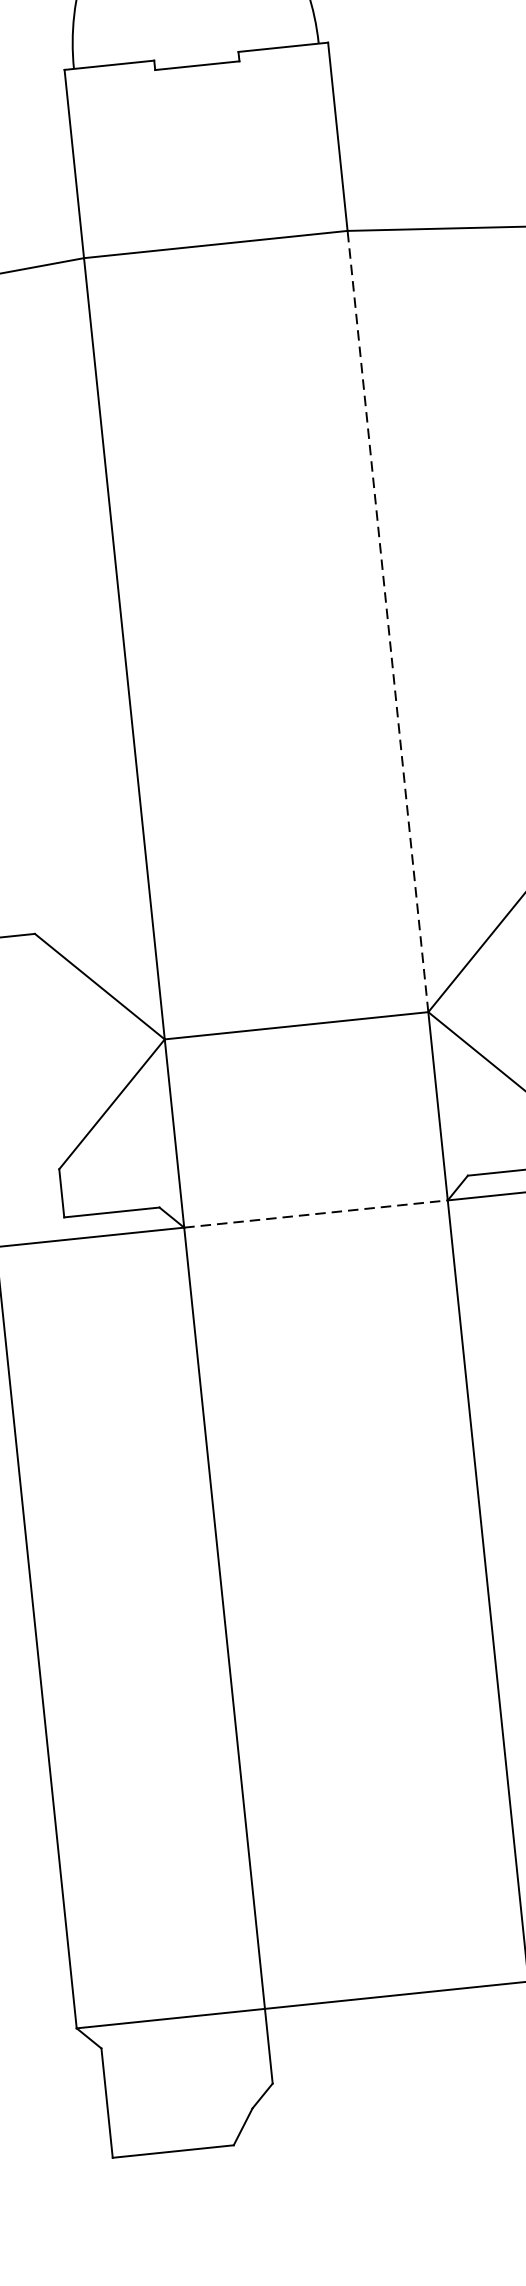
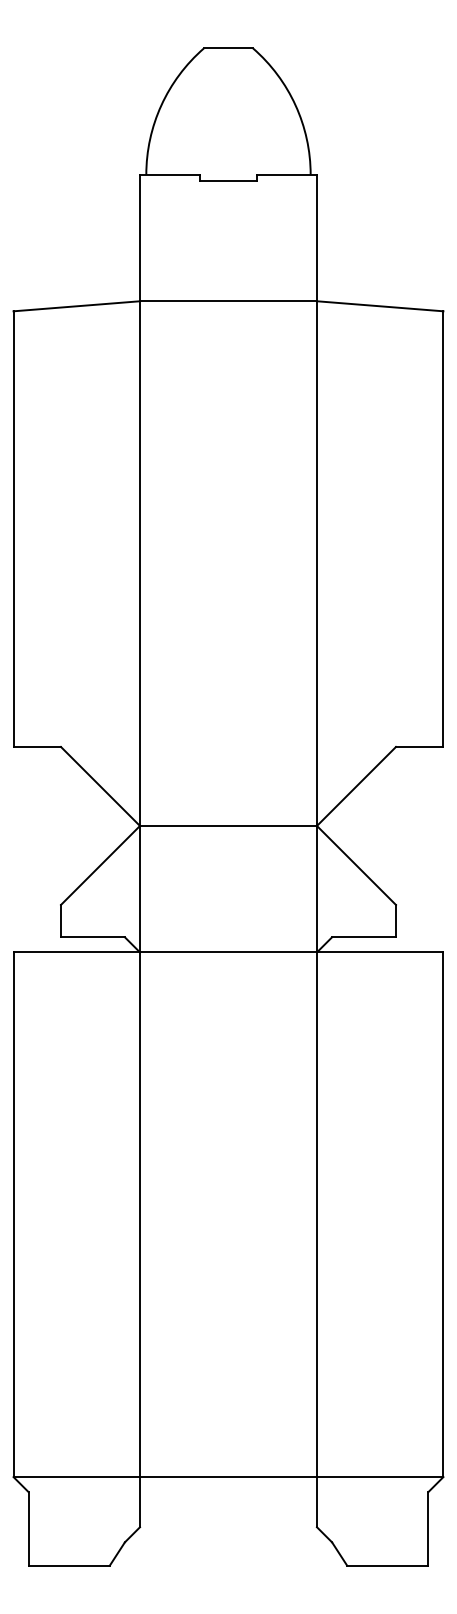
line: (388, 621) -> (317, 563), dashed -> solid
line: (316, 1214) -> (228, 952), dashed -> solid

